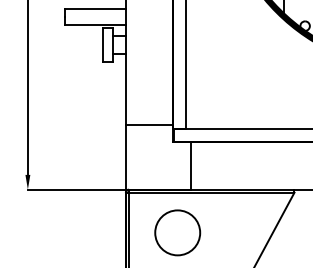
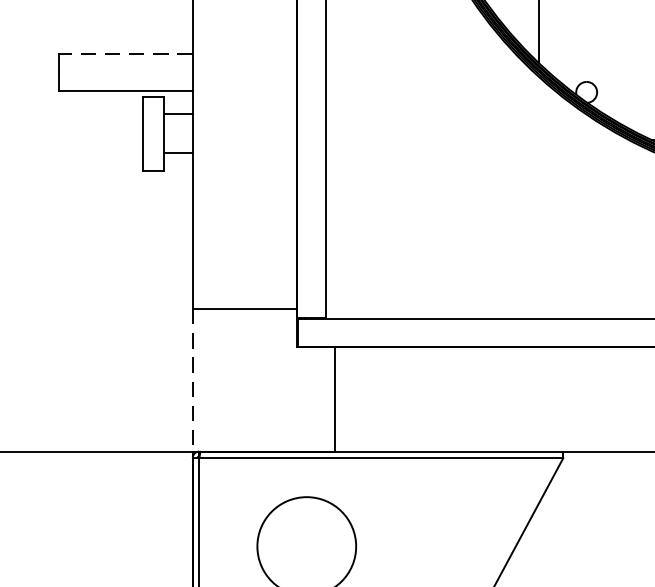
line: (94, 8) -> (123, 53), solid -> dashed
line: (125, 157) -> (192, 380), solid -> dashed

